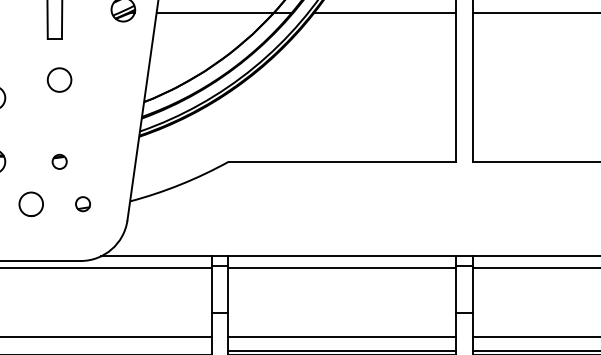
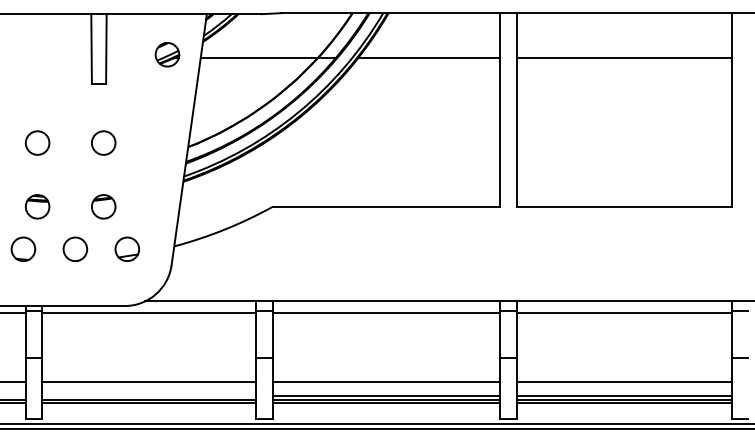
circle: (59, 79) -> (103, 142), moved
part: (59, 161) -> (103, 206), size x1.67
part: (82, 203) -> (126, 248), size x1.67

